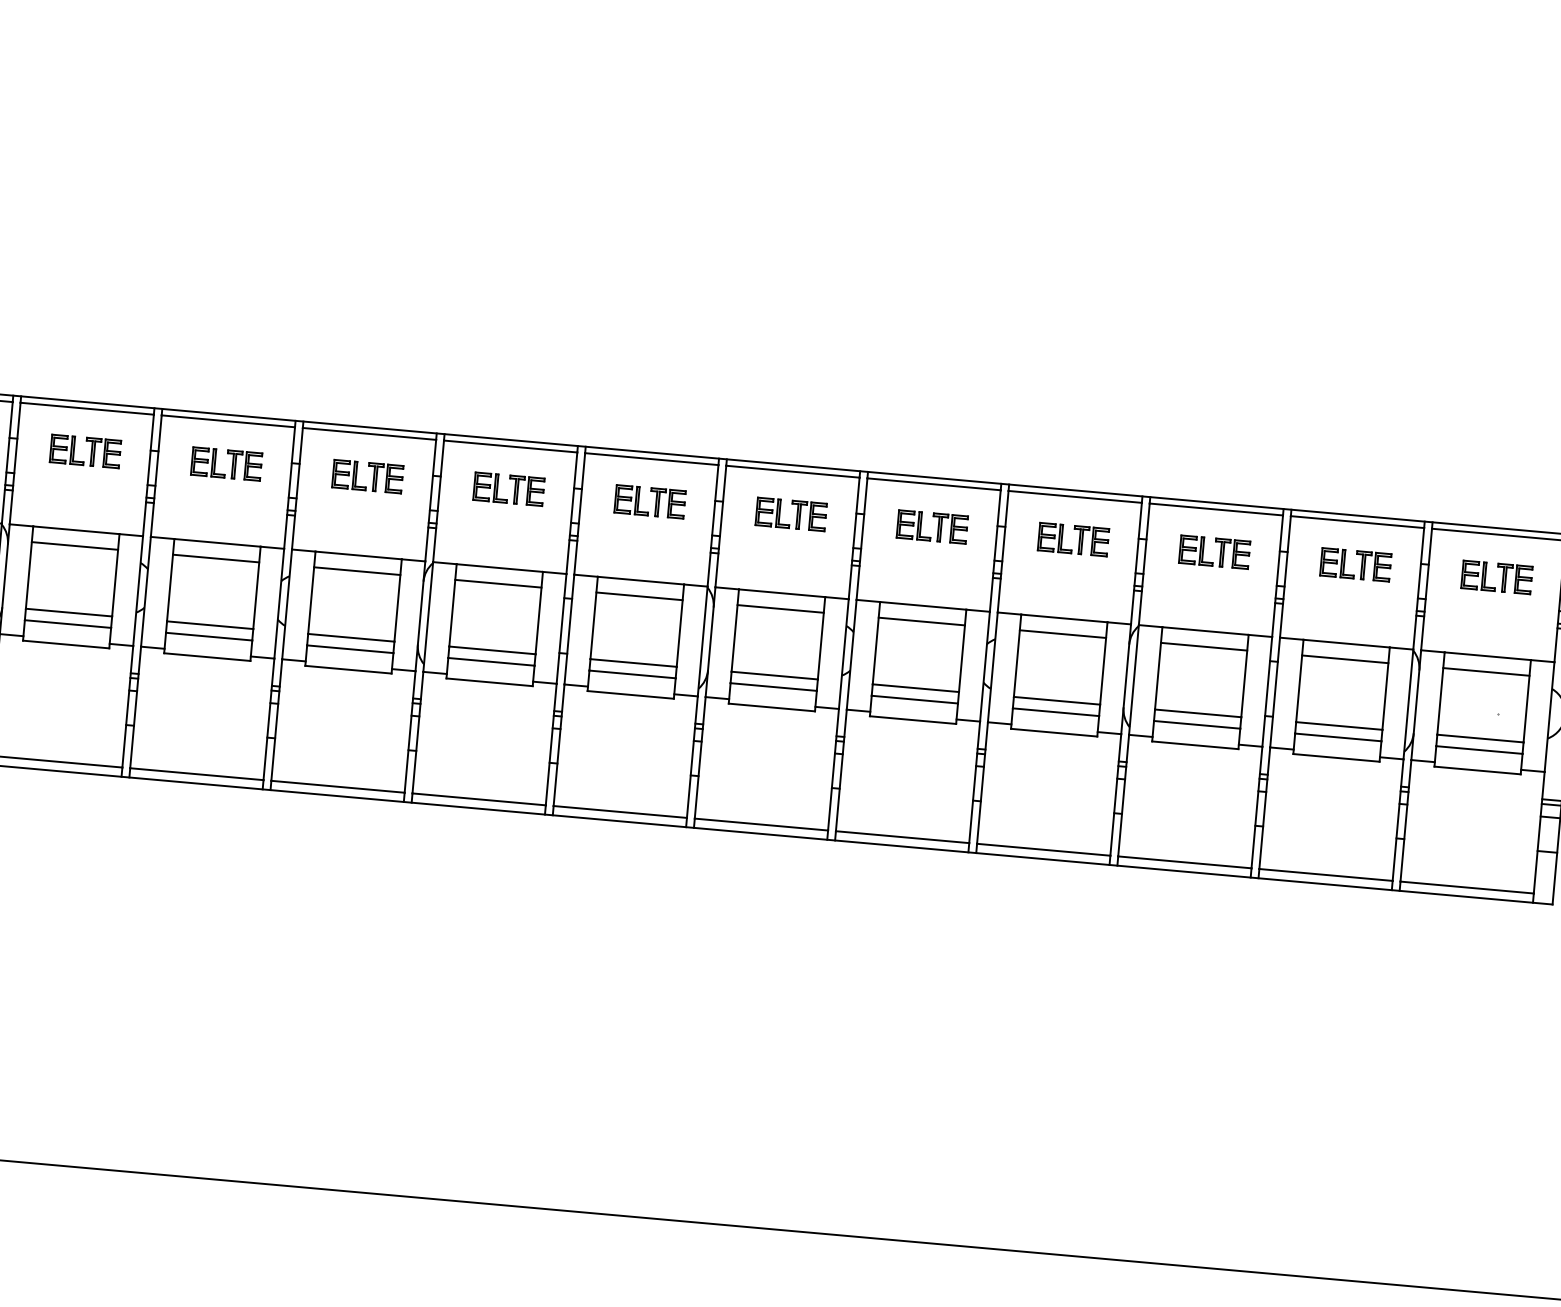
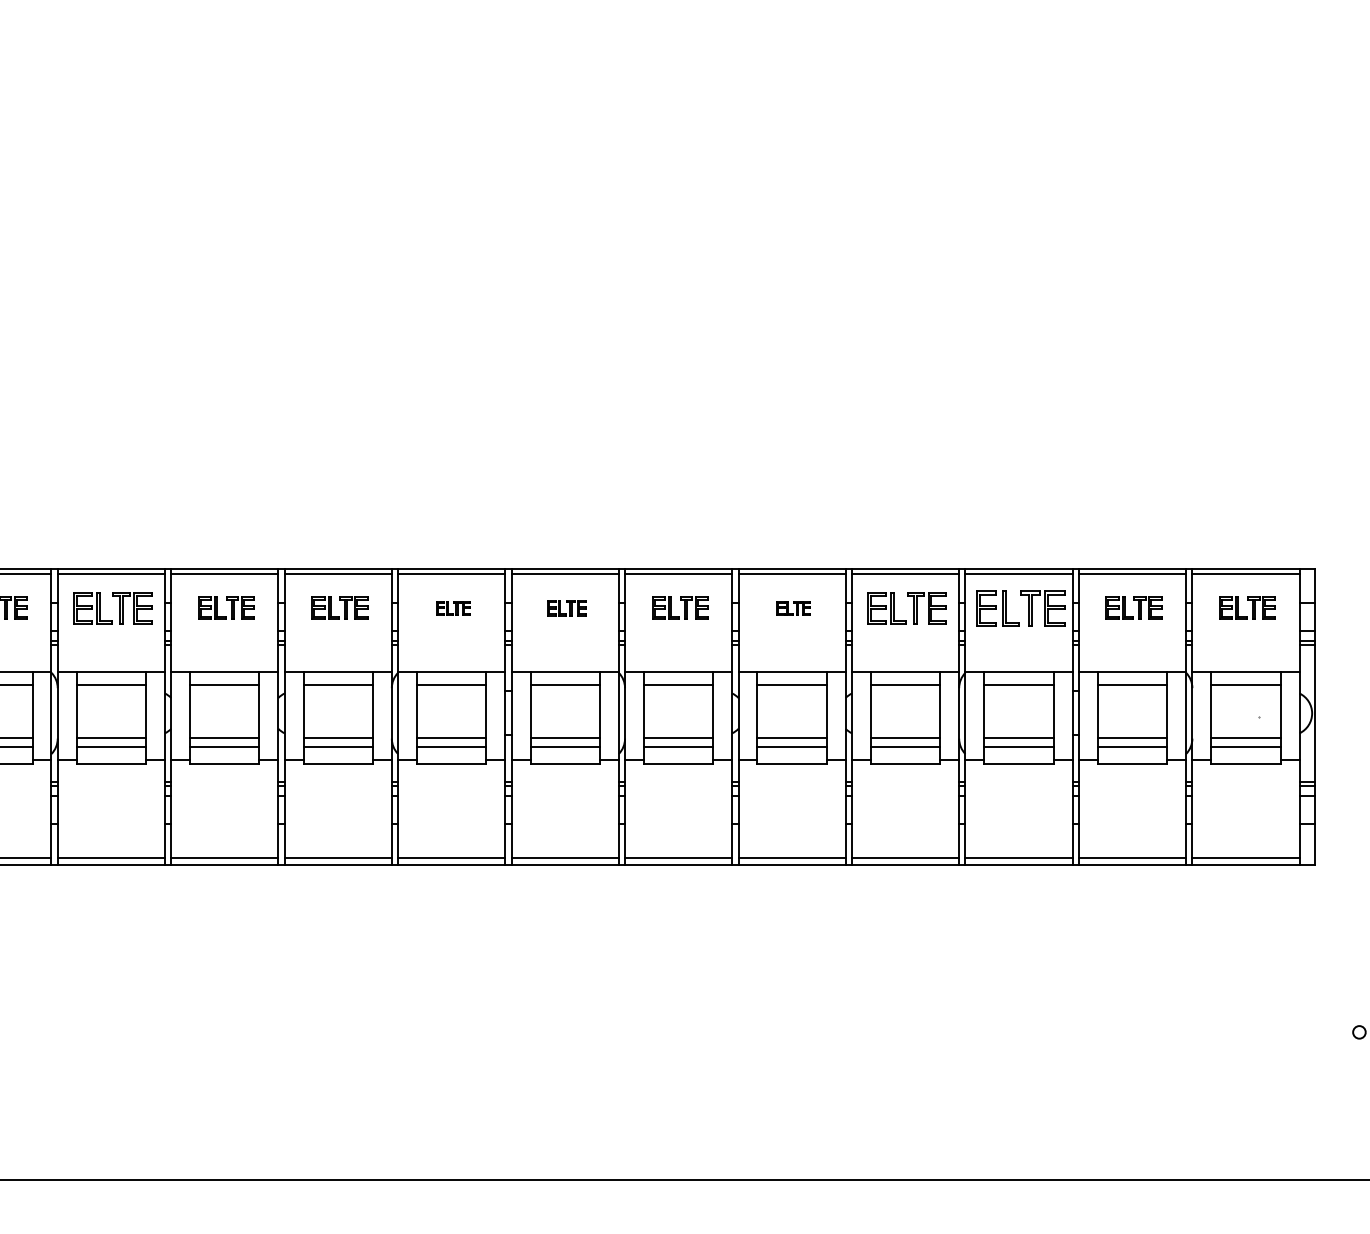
part: (84, 450) -> (112, 607), size x1.4
part: (509, 488) -> (453, 607), size x0.6
part: (649, 500) -> (566, 607), size x0.7
part: (932, 525) -> (793, 607), size x0.6
part: (1073, 538) -> (907, 607), size x1.4
part: (1214, 551) -> (1020, 607), size x1.6

